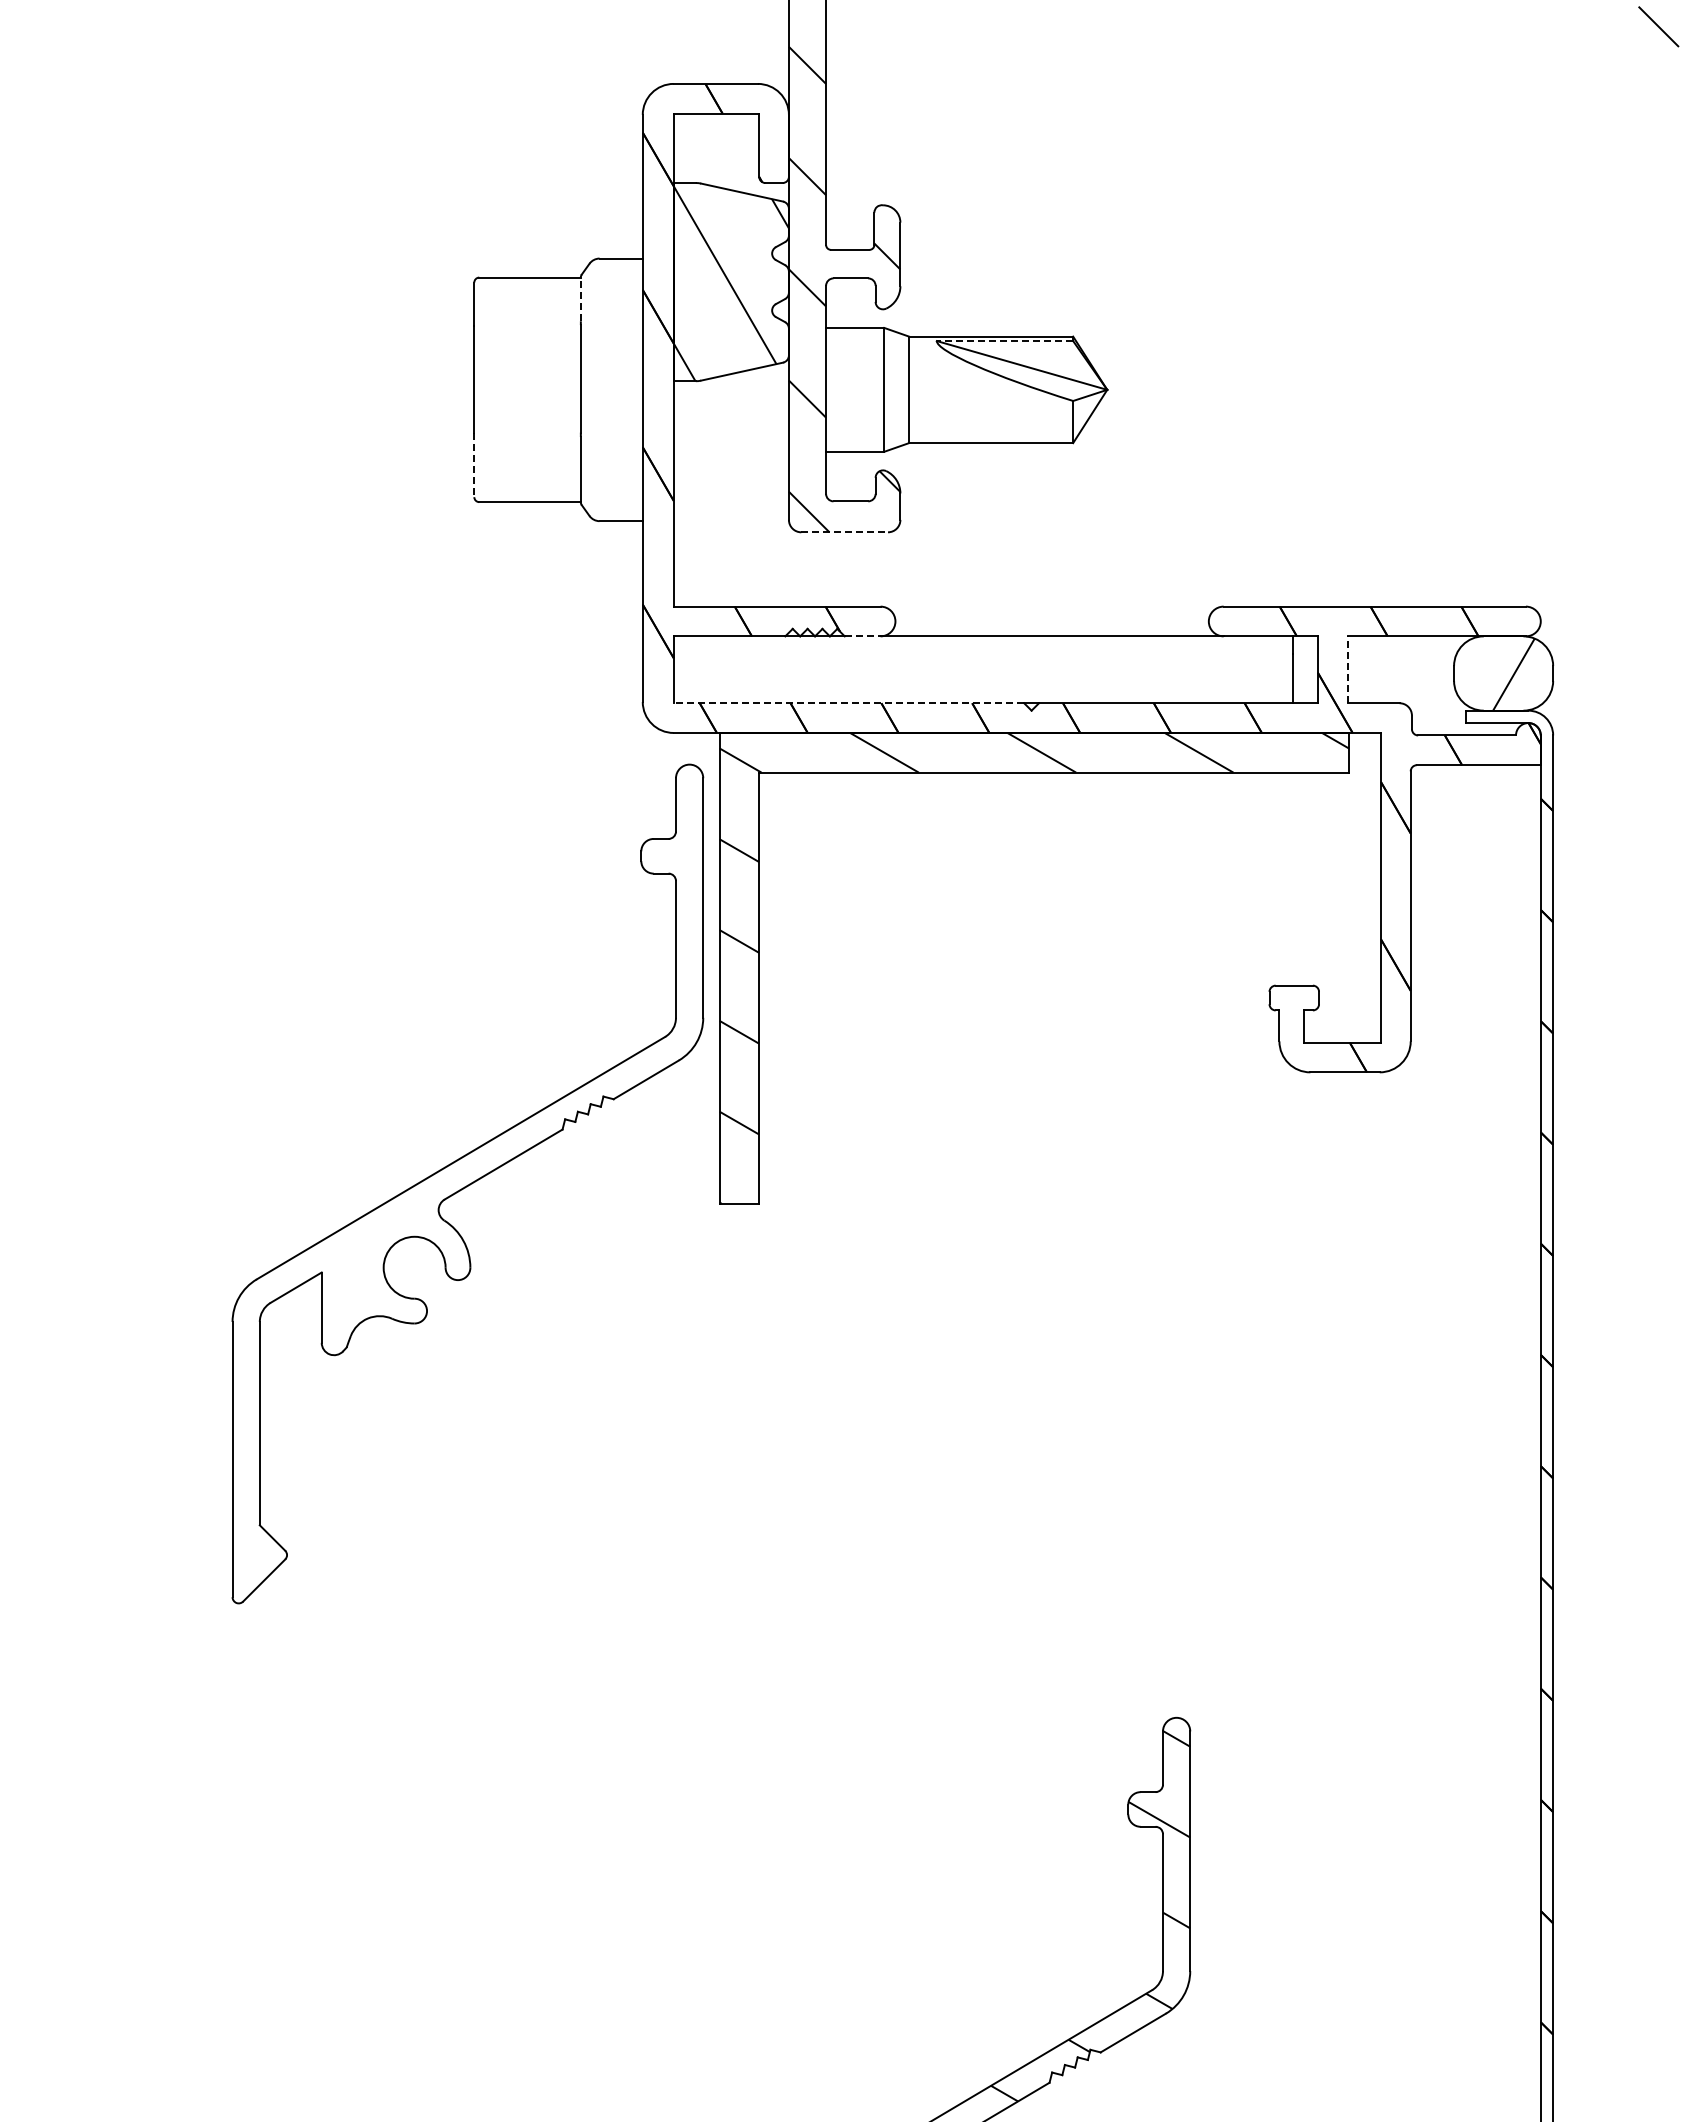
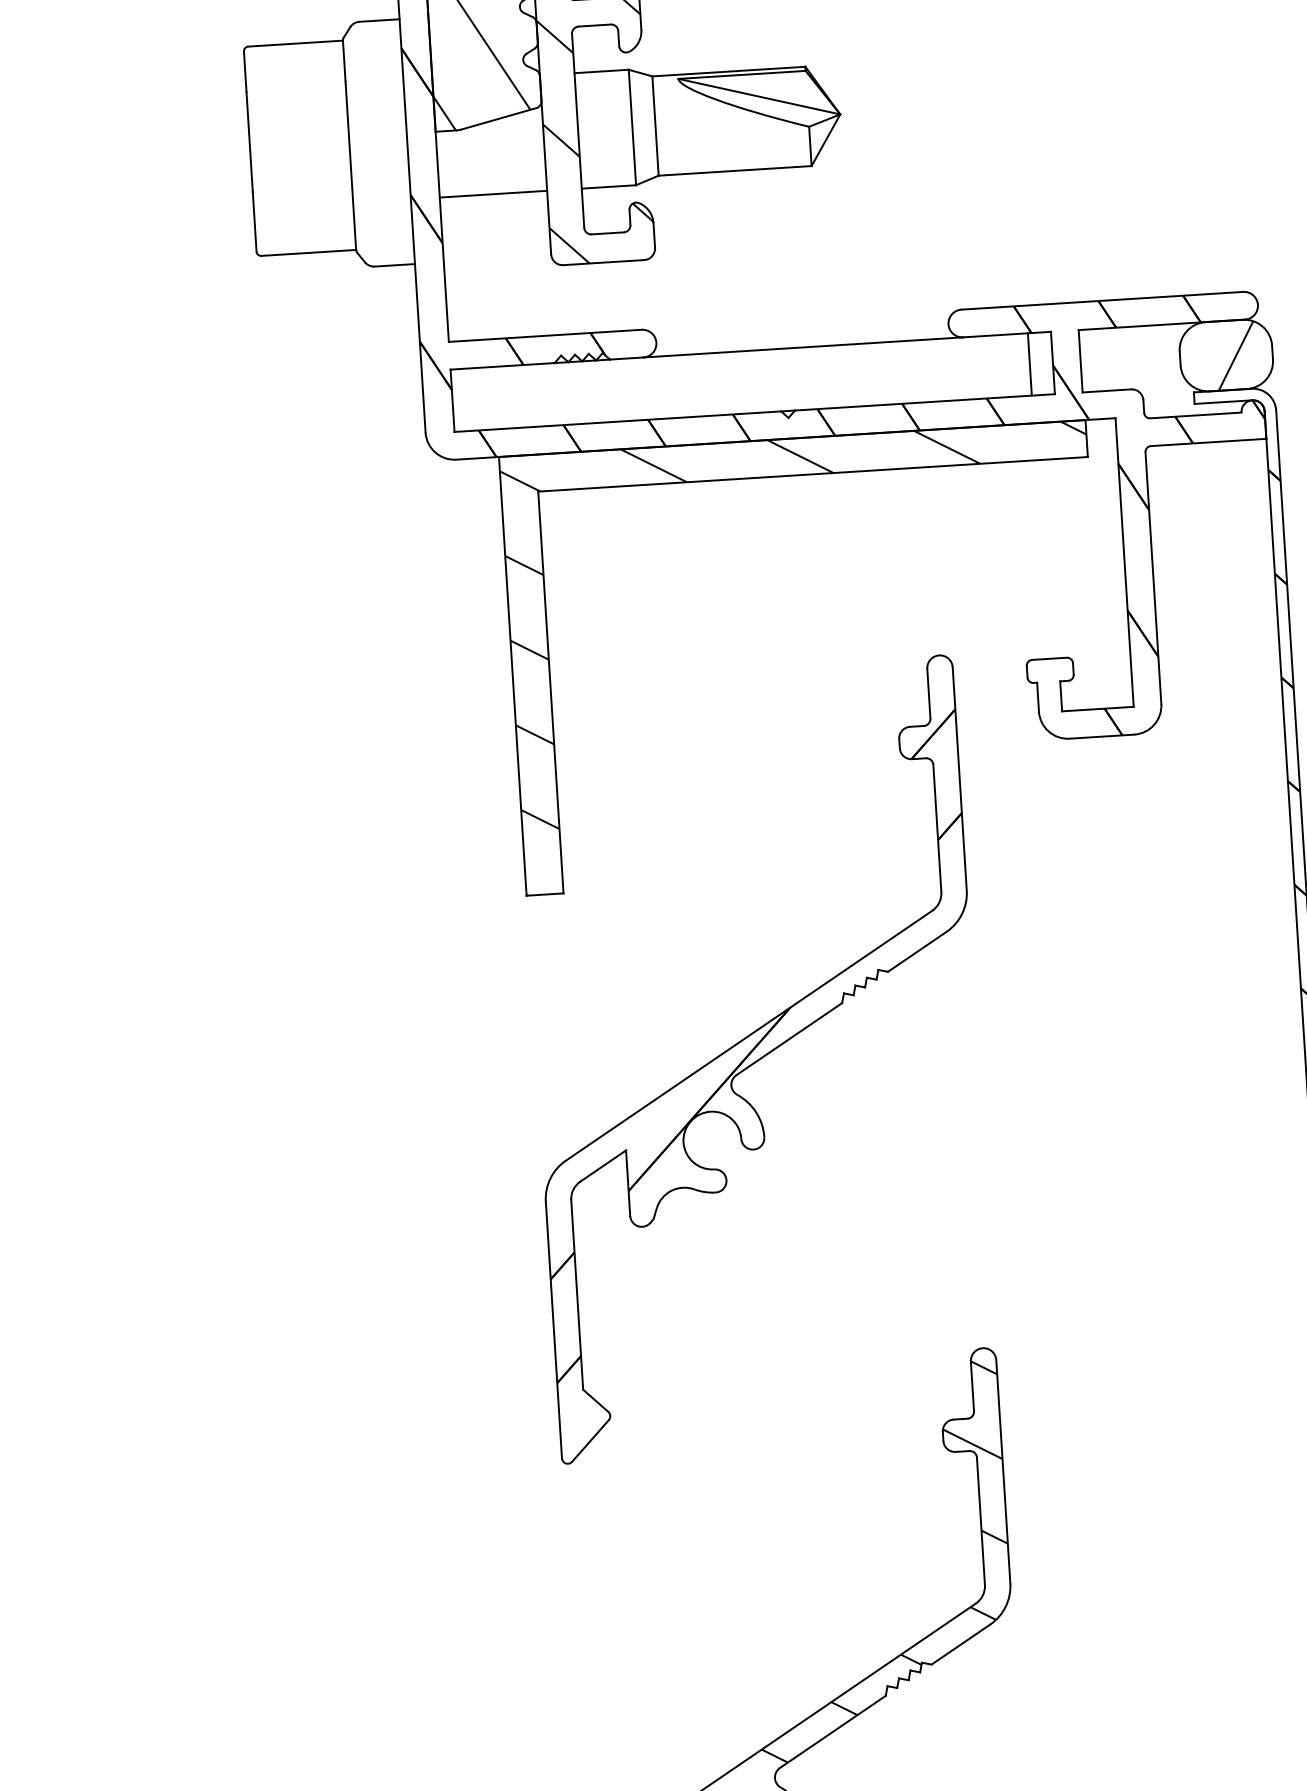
line: (580, 299) -> (343, 61), dashed -> solid
line: (1004, 341) -> (741, 75), dashed -> solid
line: (730, 451) -> (492, 193), added
line: (474, 465) -> (254, 222), dashed -> solid
line: (845, 532) -> (604, 262), dashed -> solid
line: (862, 636) -> (626, 358), dashed -> solid
line: (1347, 669) -> (1080, 360), dashed -> solid
line: (848, 703) -> (617, 421), dashed -> solid
part: (467, 1183) -> (756, 1058), moved

